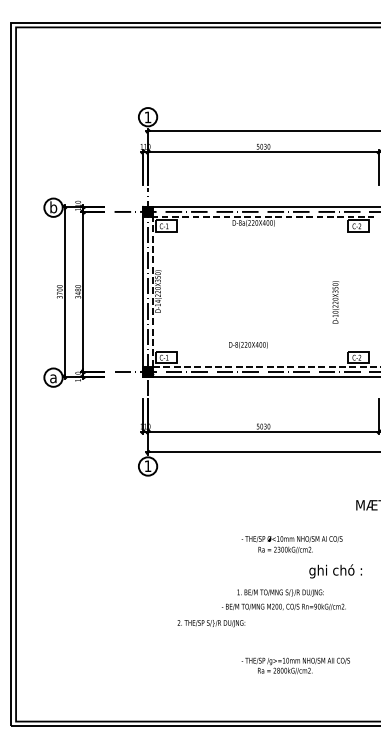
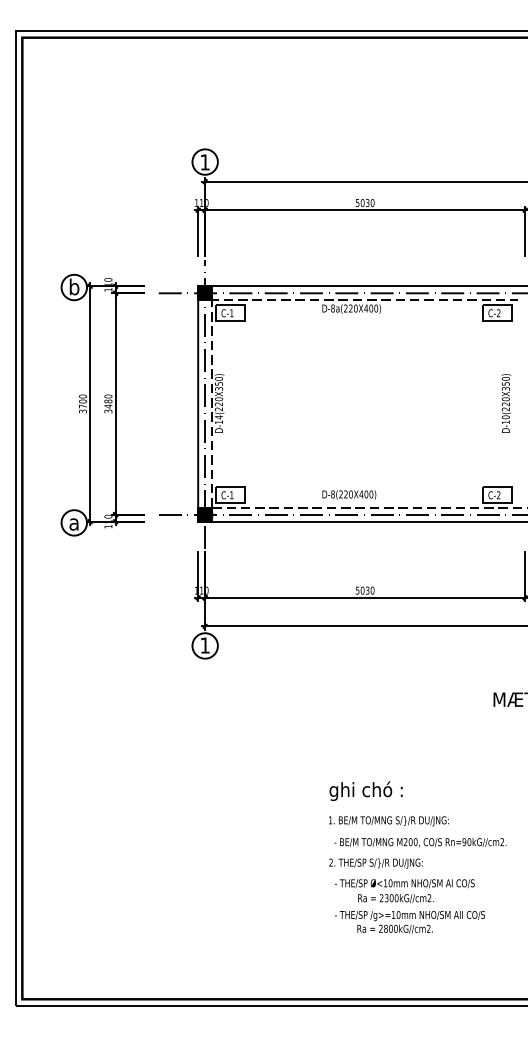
text: (335, 302) -> (506, 403), moved
text: (248, 344) -> (349, 494), moved
text: (291, 544) -> (404, 890), moved
text: (335, 570) -> (365, 790), moved
text: (283, 606) -> (420, 842), moved
text: (211, 623) -> (375, 863), moved

